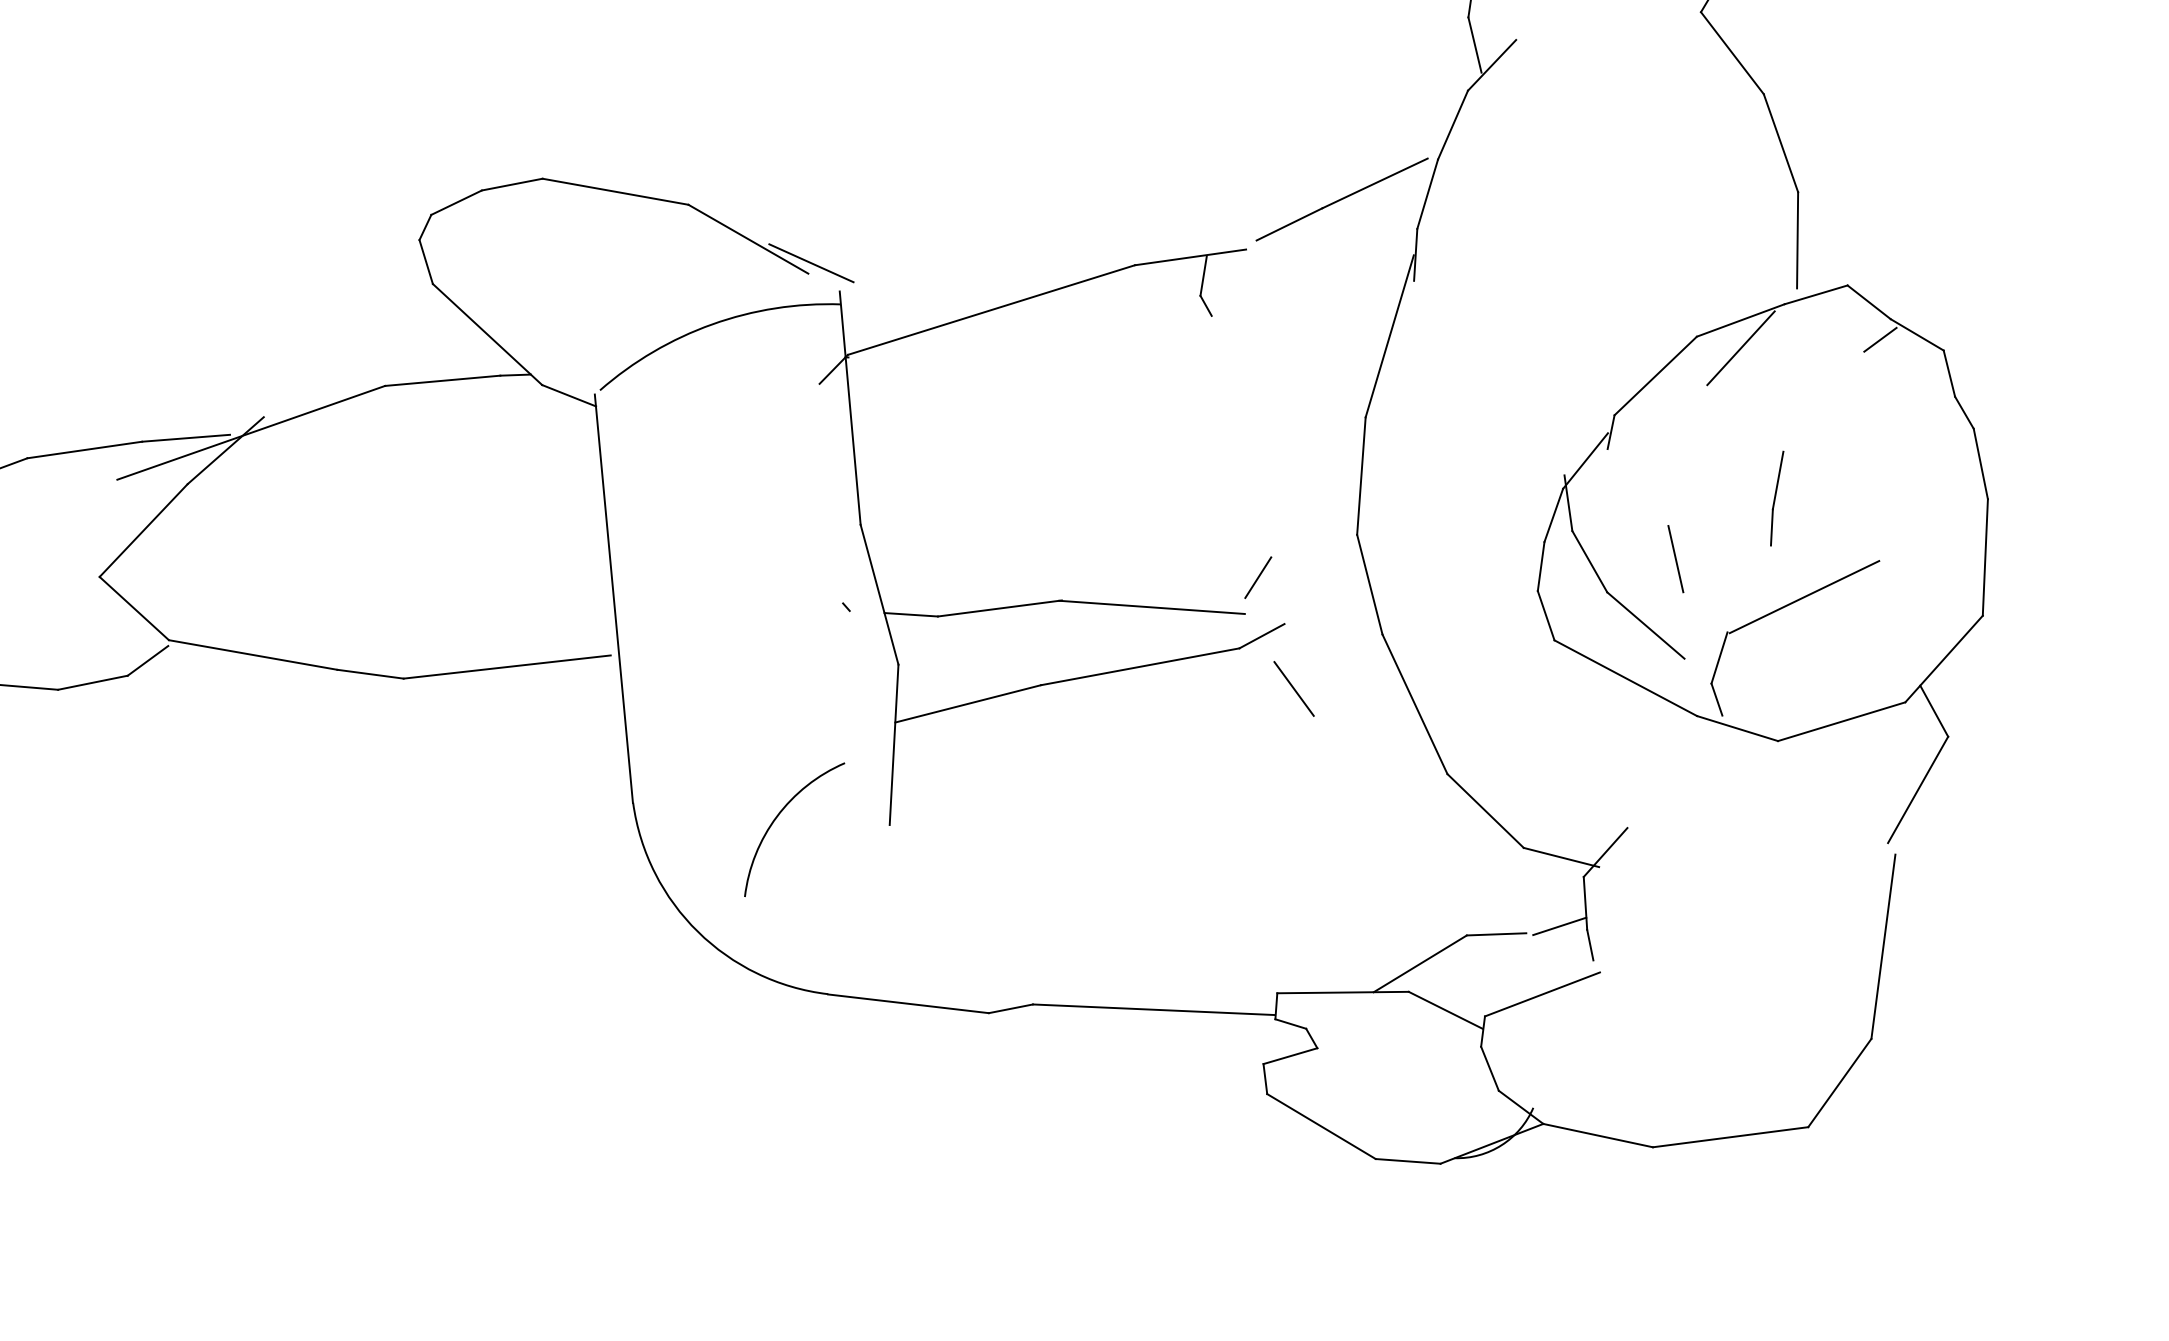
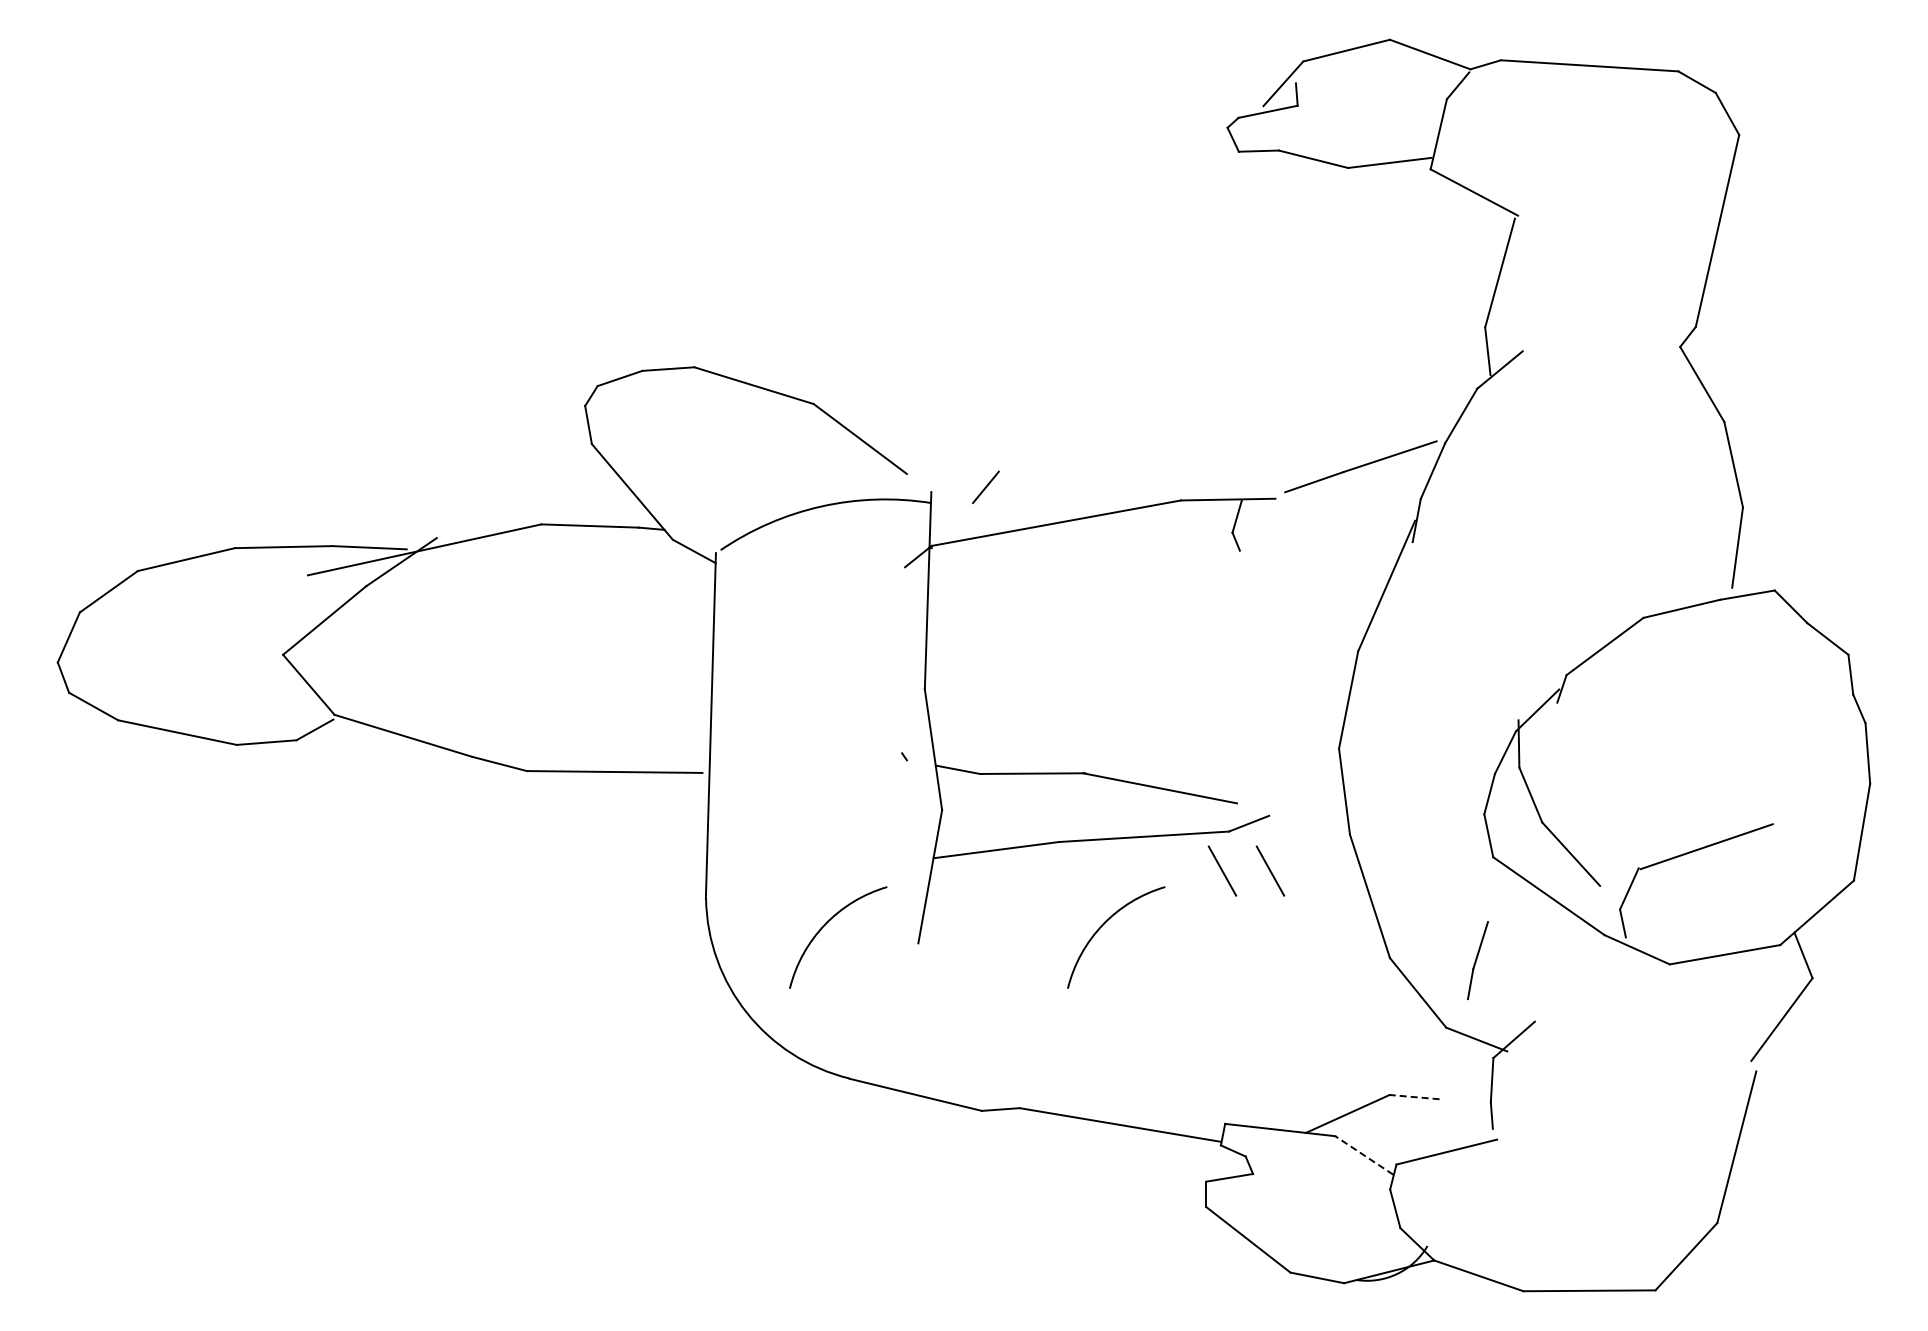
line: (811, 263) -> (910, 465), removed
line: (1880, 340) -> (1796, 639), removed
line: (1741, 347) -> (1679, 631), removed
part: (1776, 498) -> (1477, 960), moved
line: (1675, 558) -> (1602, 801), removed
line: (1257, 577) -> (985, 487), moved
line: (1237, 695) -> (1222, 870), added
arc: (1106, 775) -> (1104, 924), added
line: (1559, 925) -> (1468, 1096), removed
line: (1496, 934) -> (1414, 1097), solid -> dashed
line: (1446, 1010) -> (1364, 1155), solid -> dashed

